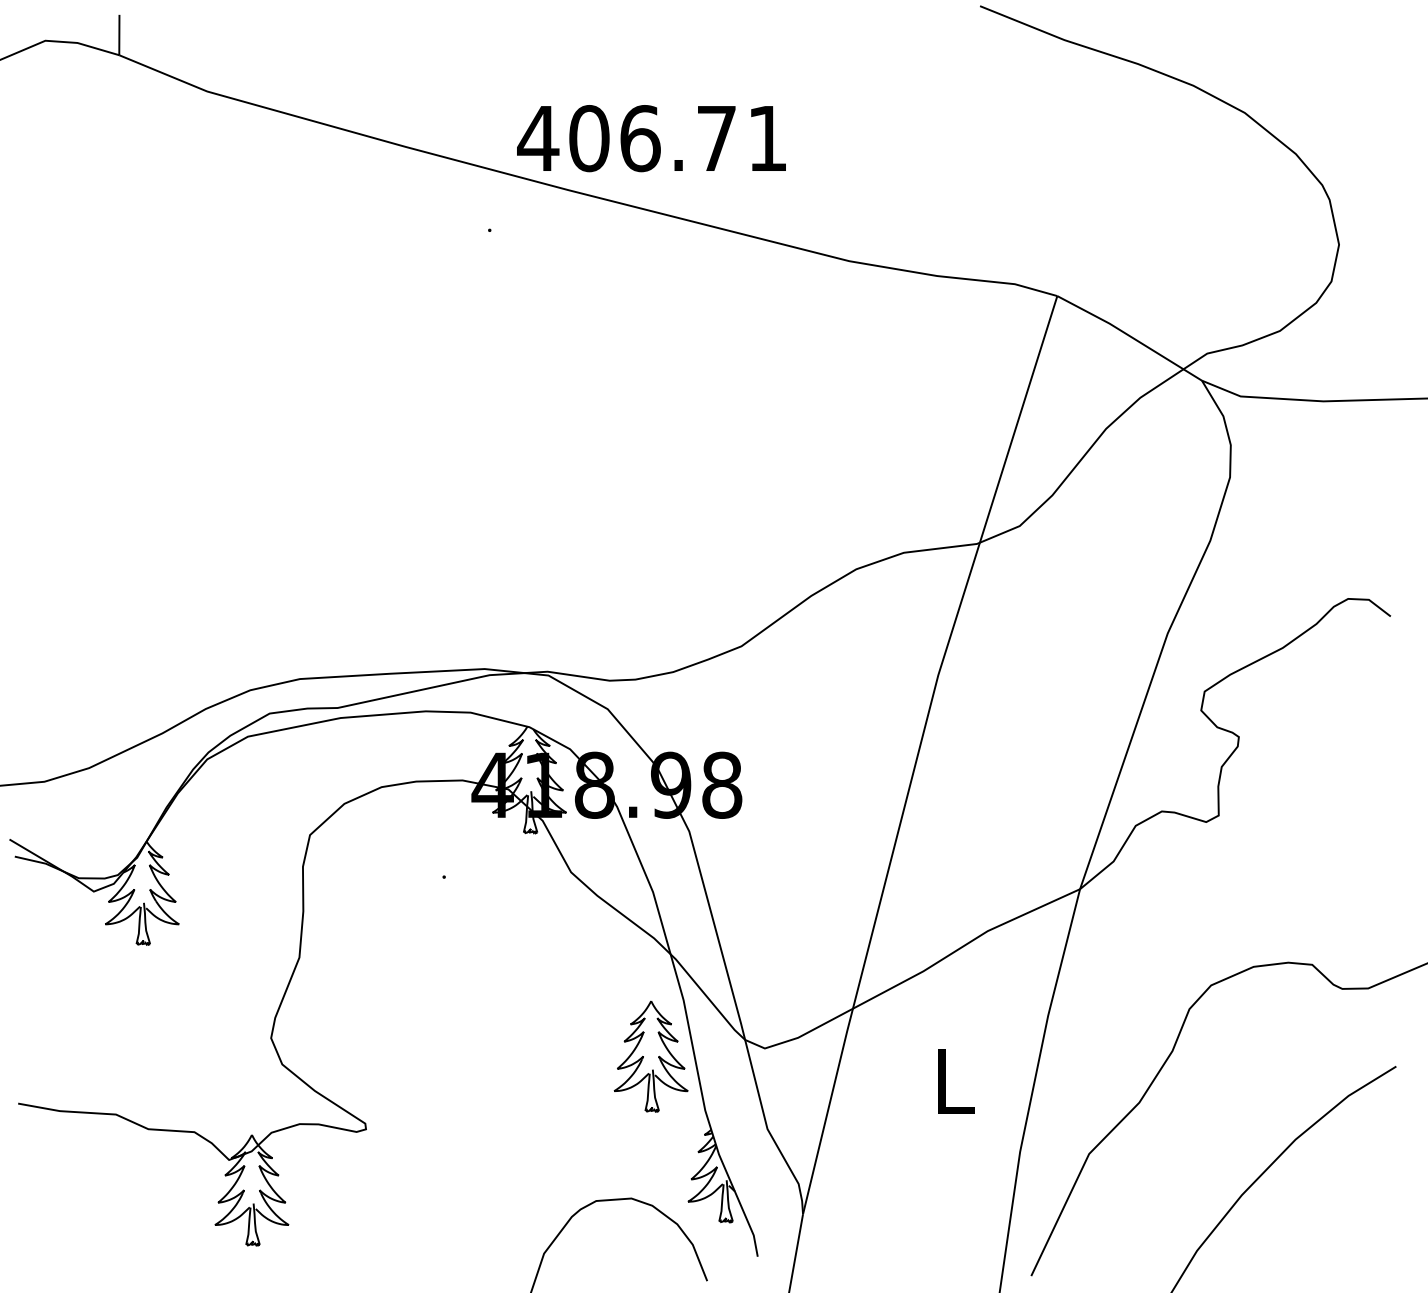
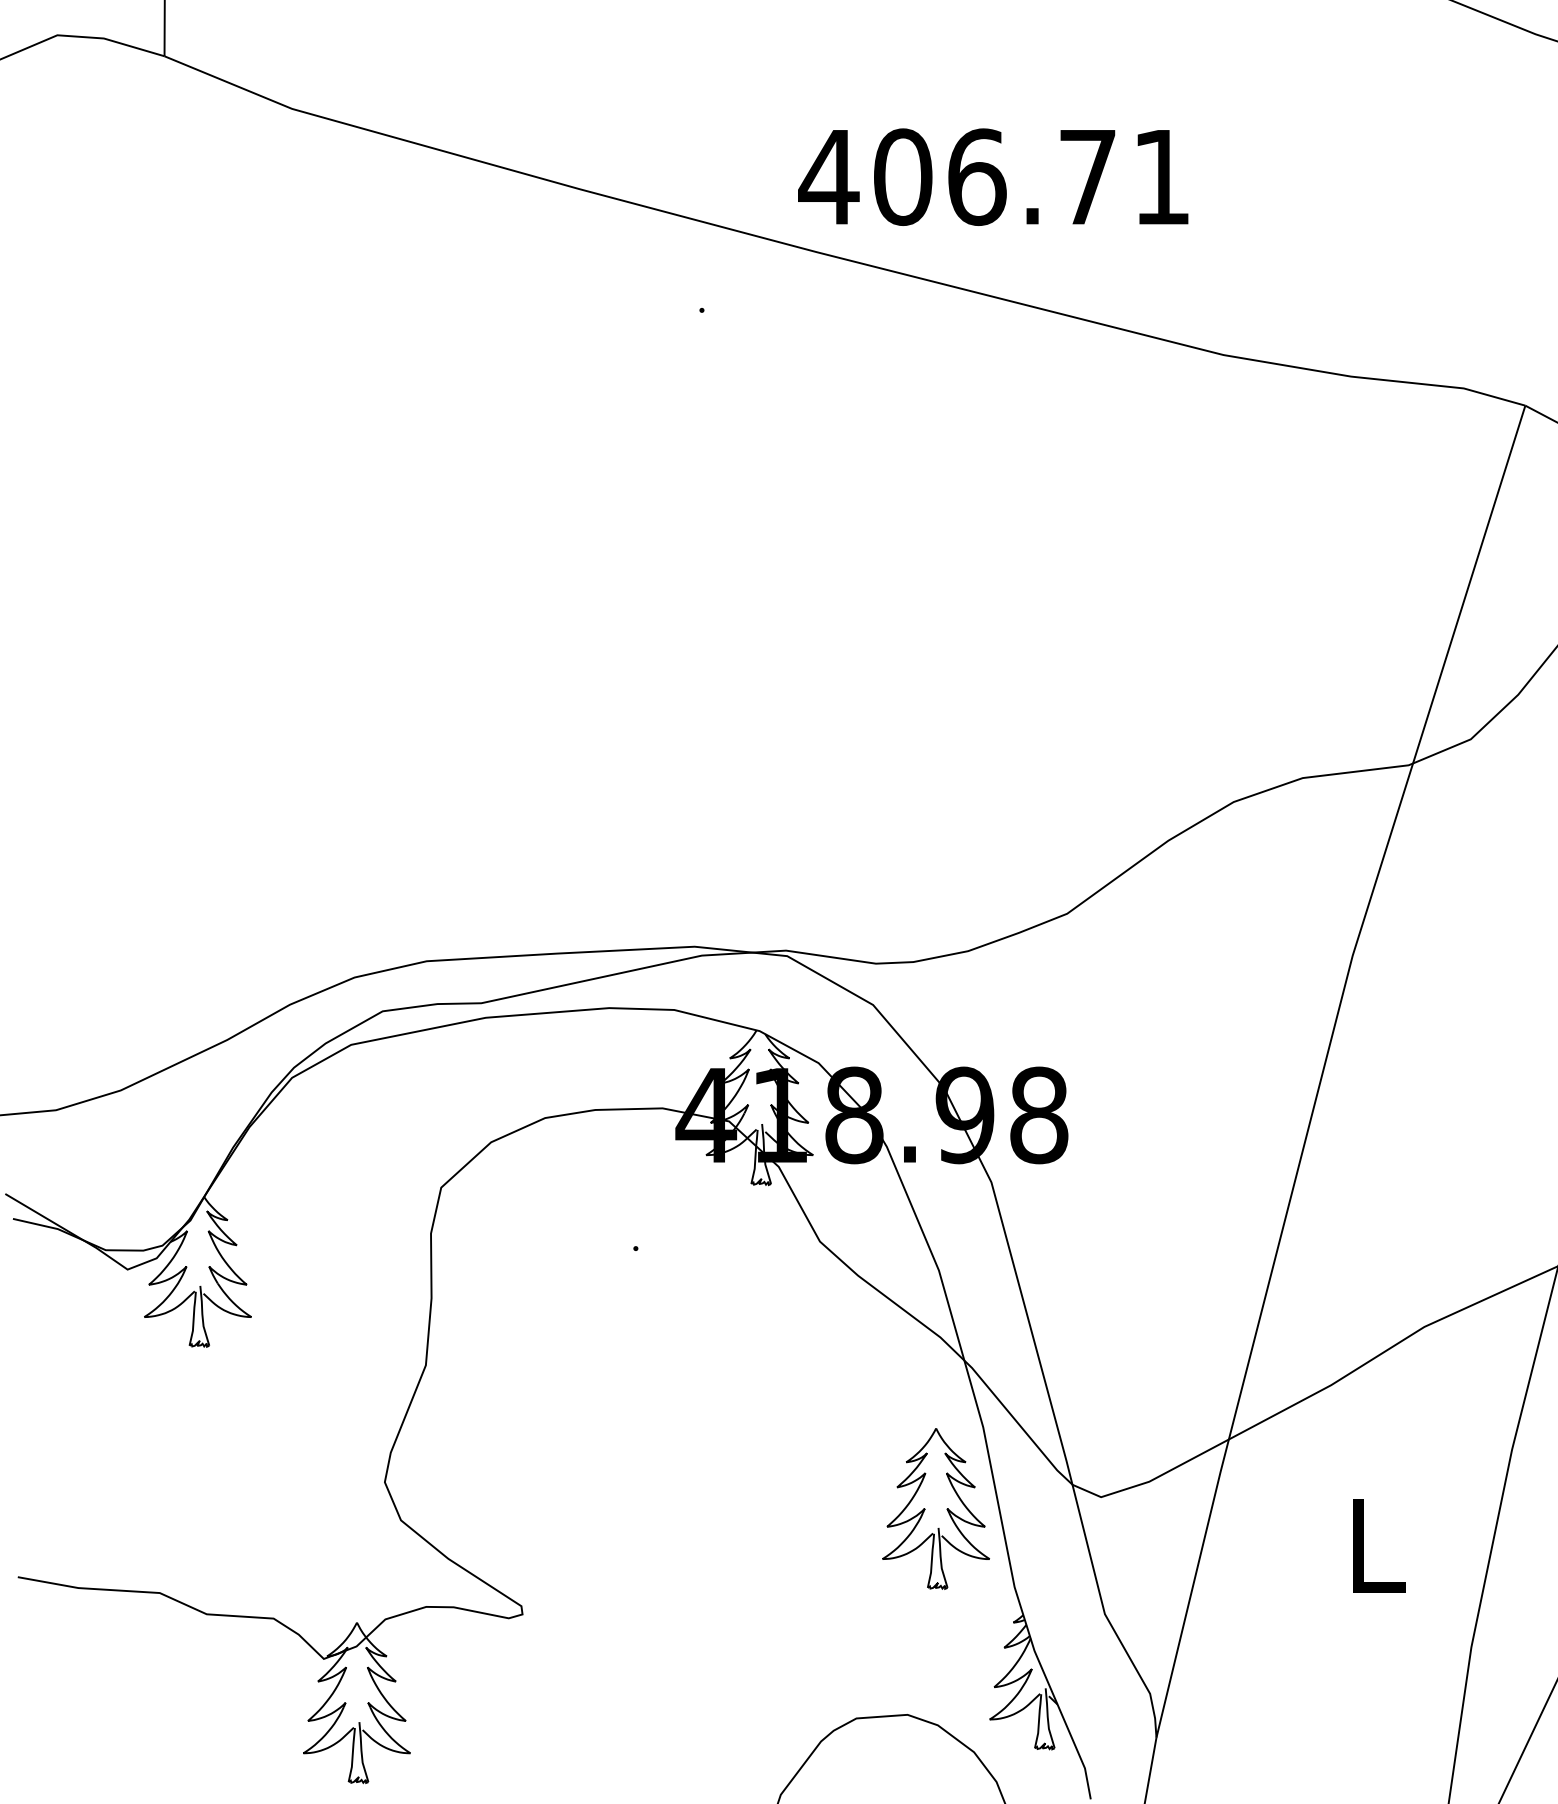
text: (651, 138) -> (993, 177), moved

